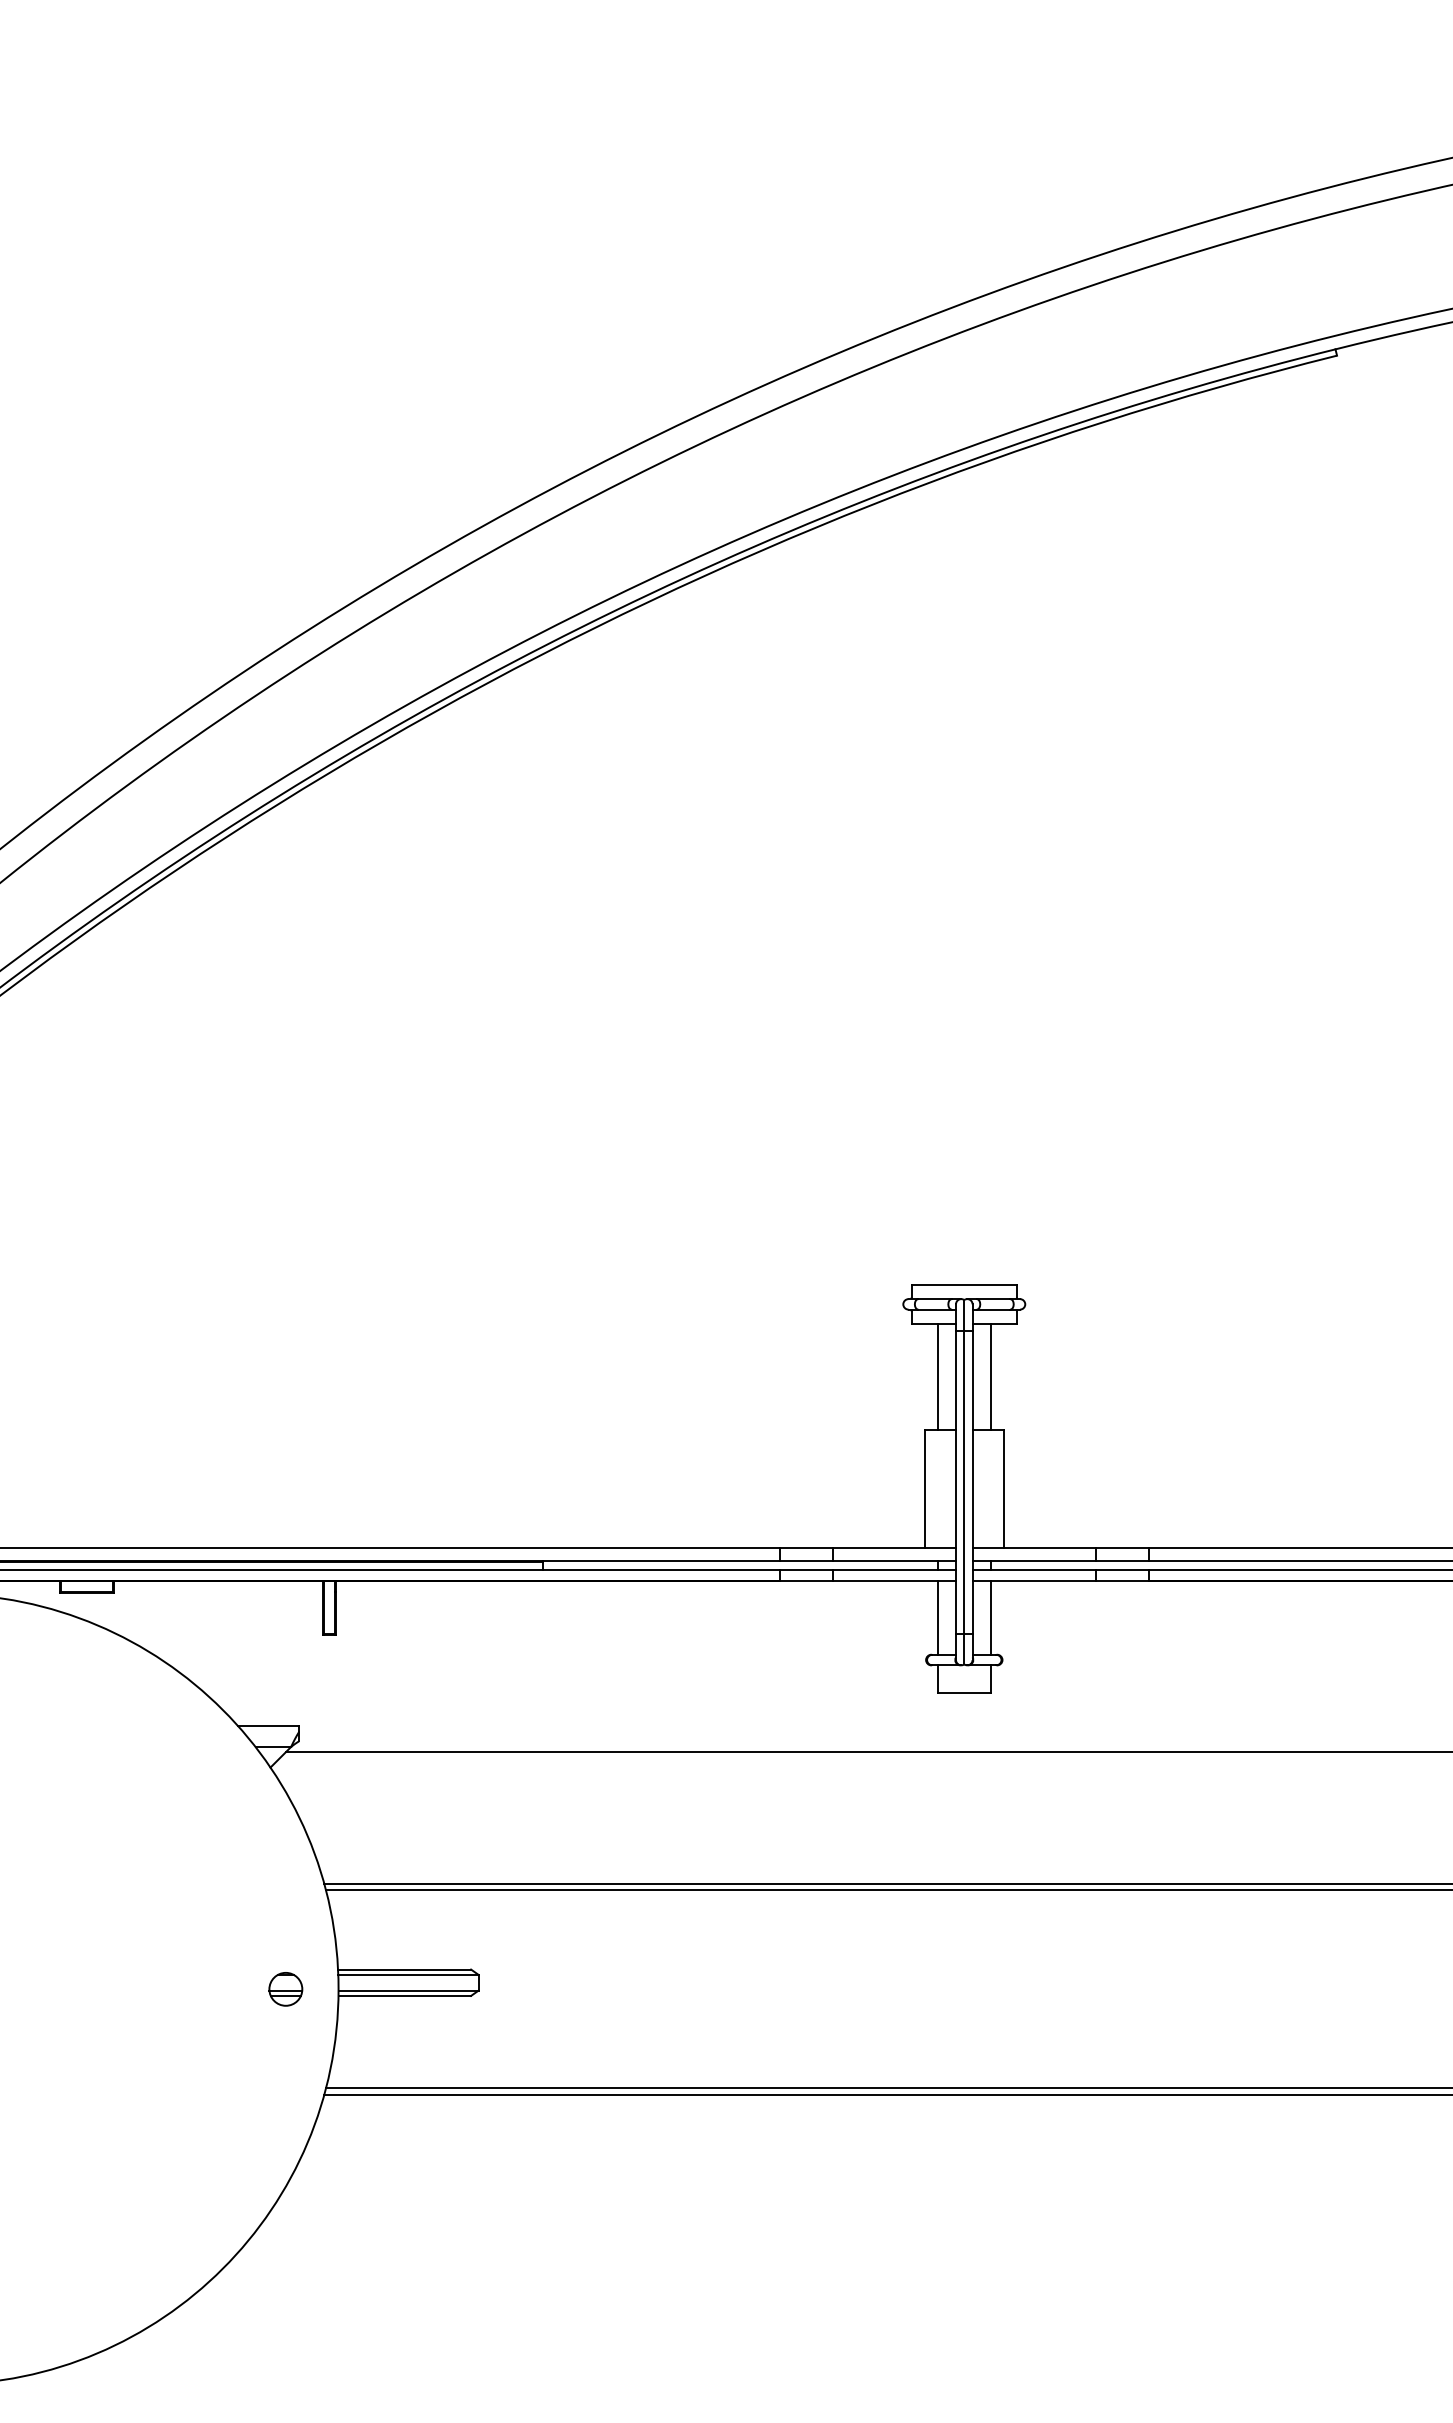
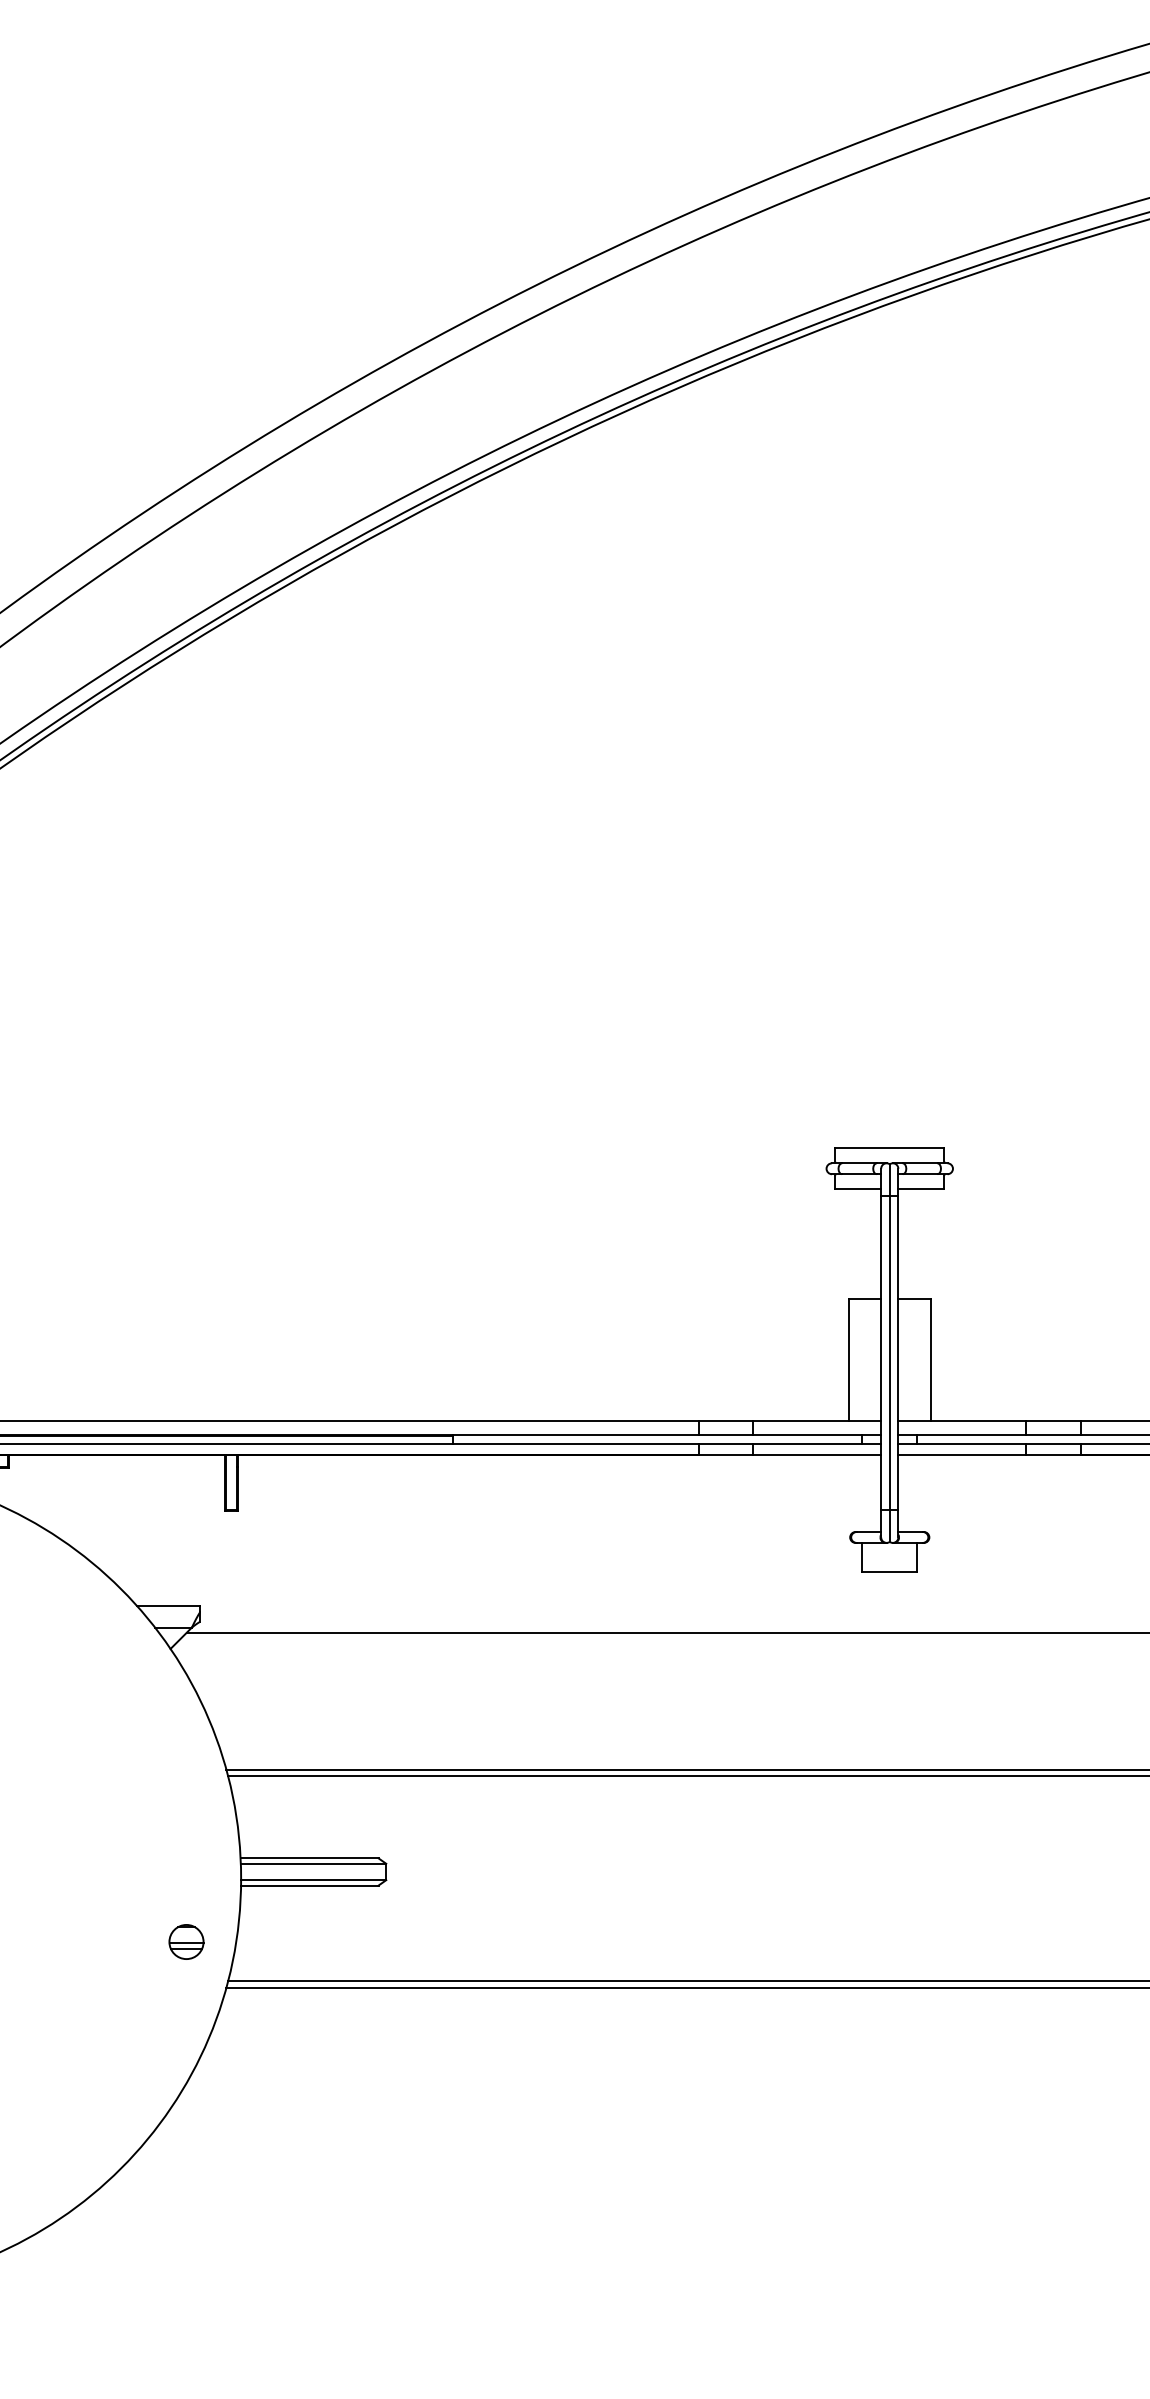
line: (937, 1376) -> (861, 1243), removed
line: (990, 1376) -> (916, 1243), removed
line: (937, 1617) -> (861, 1493), removed
line: (990, 1617) -> (916, 1493), removed
part: (285, 1989) -> (186, 1942), moved

